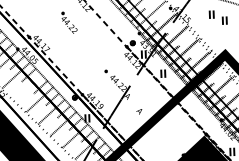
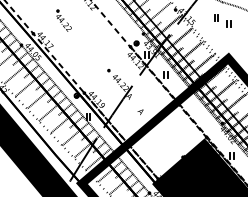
part: (68, 22) -> (63, 20), moved
line: (27, 87) -> (29, 83), added

